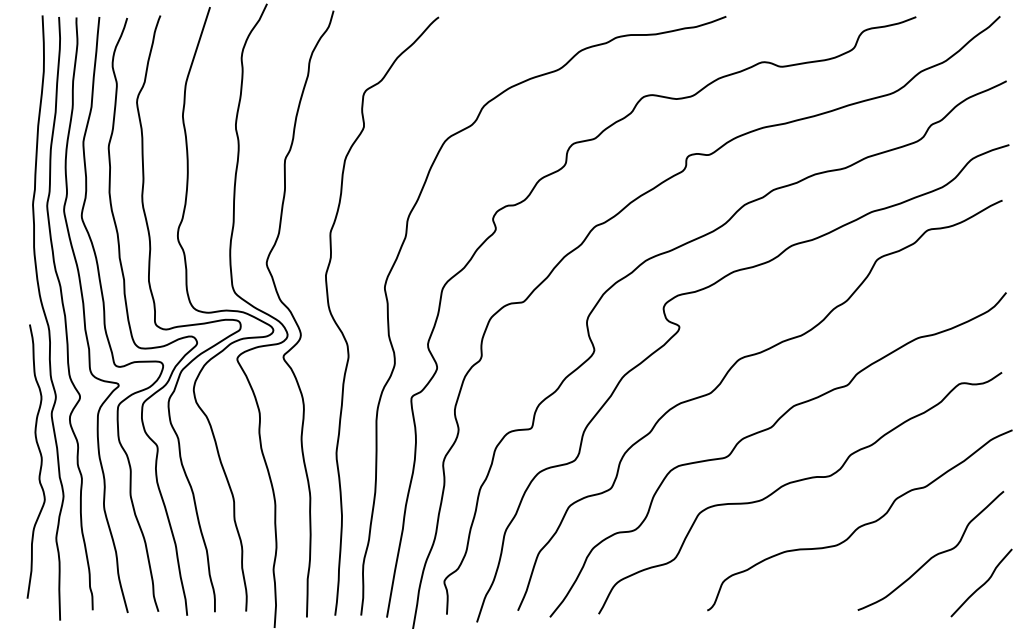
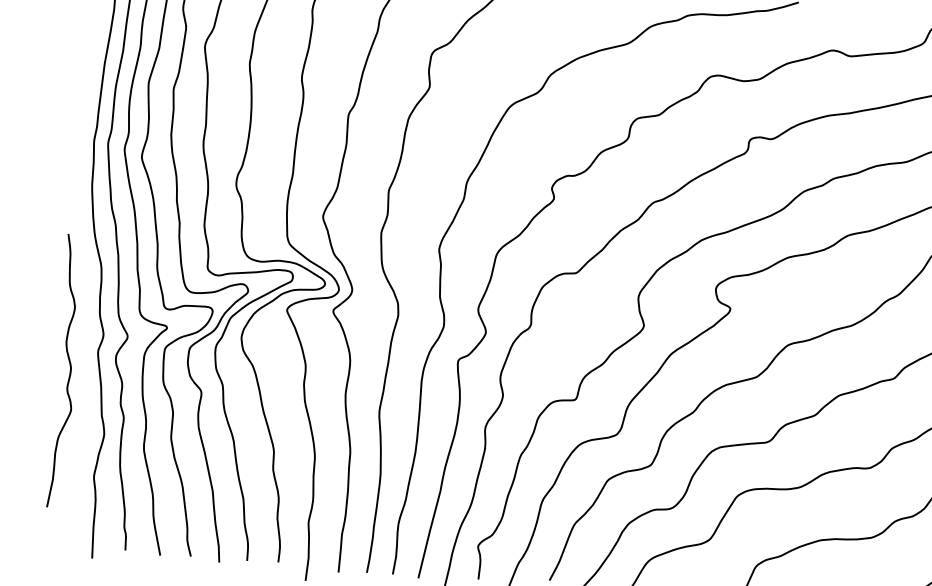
curve: (40, 461) -> (69, 371), moved

